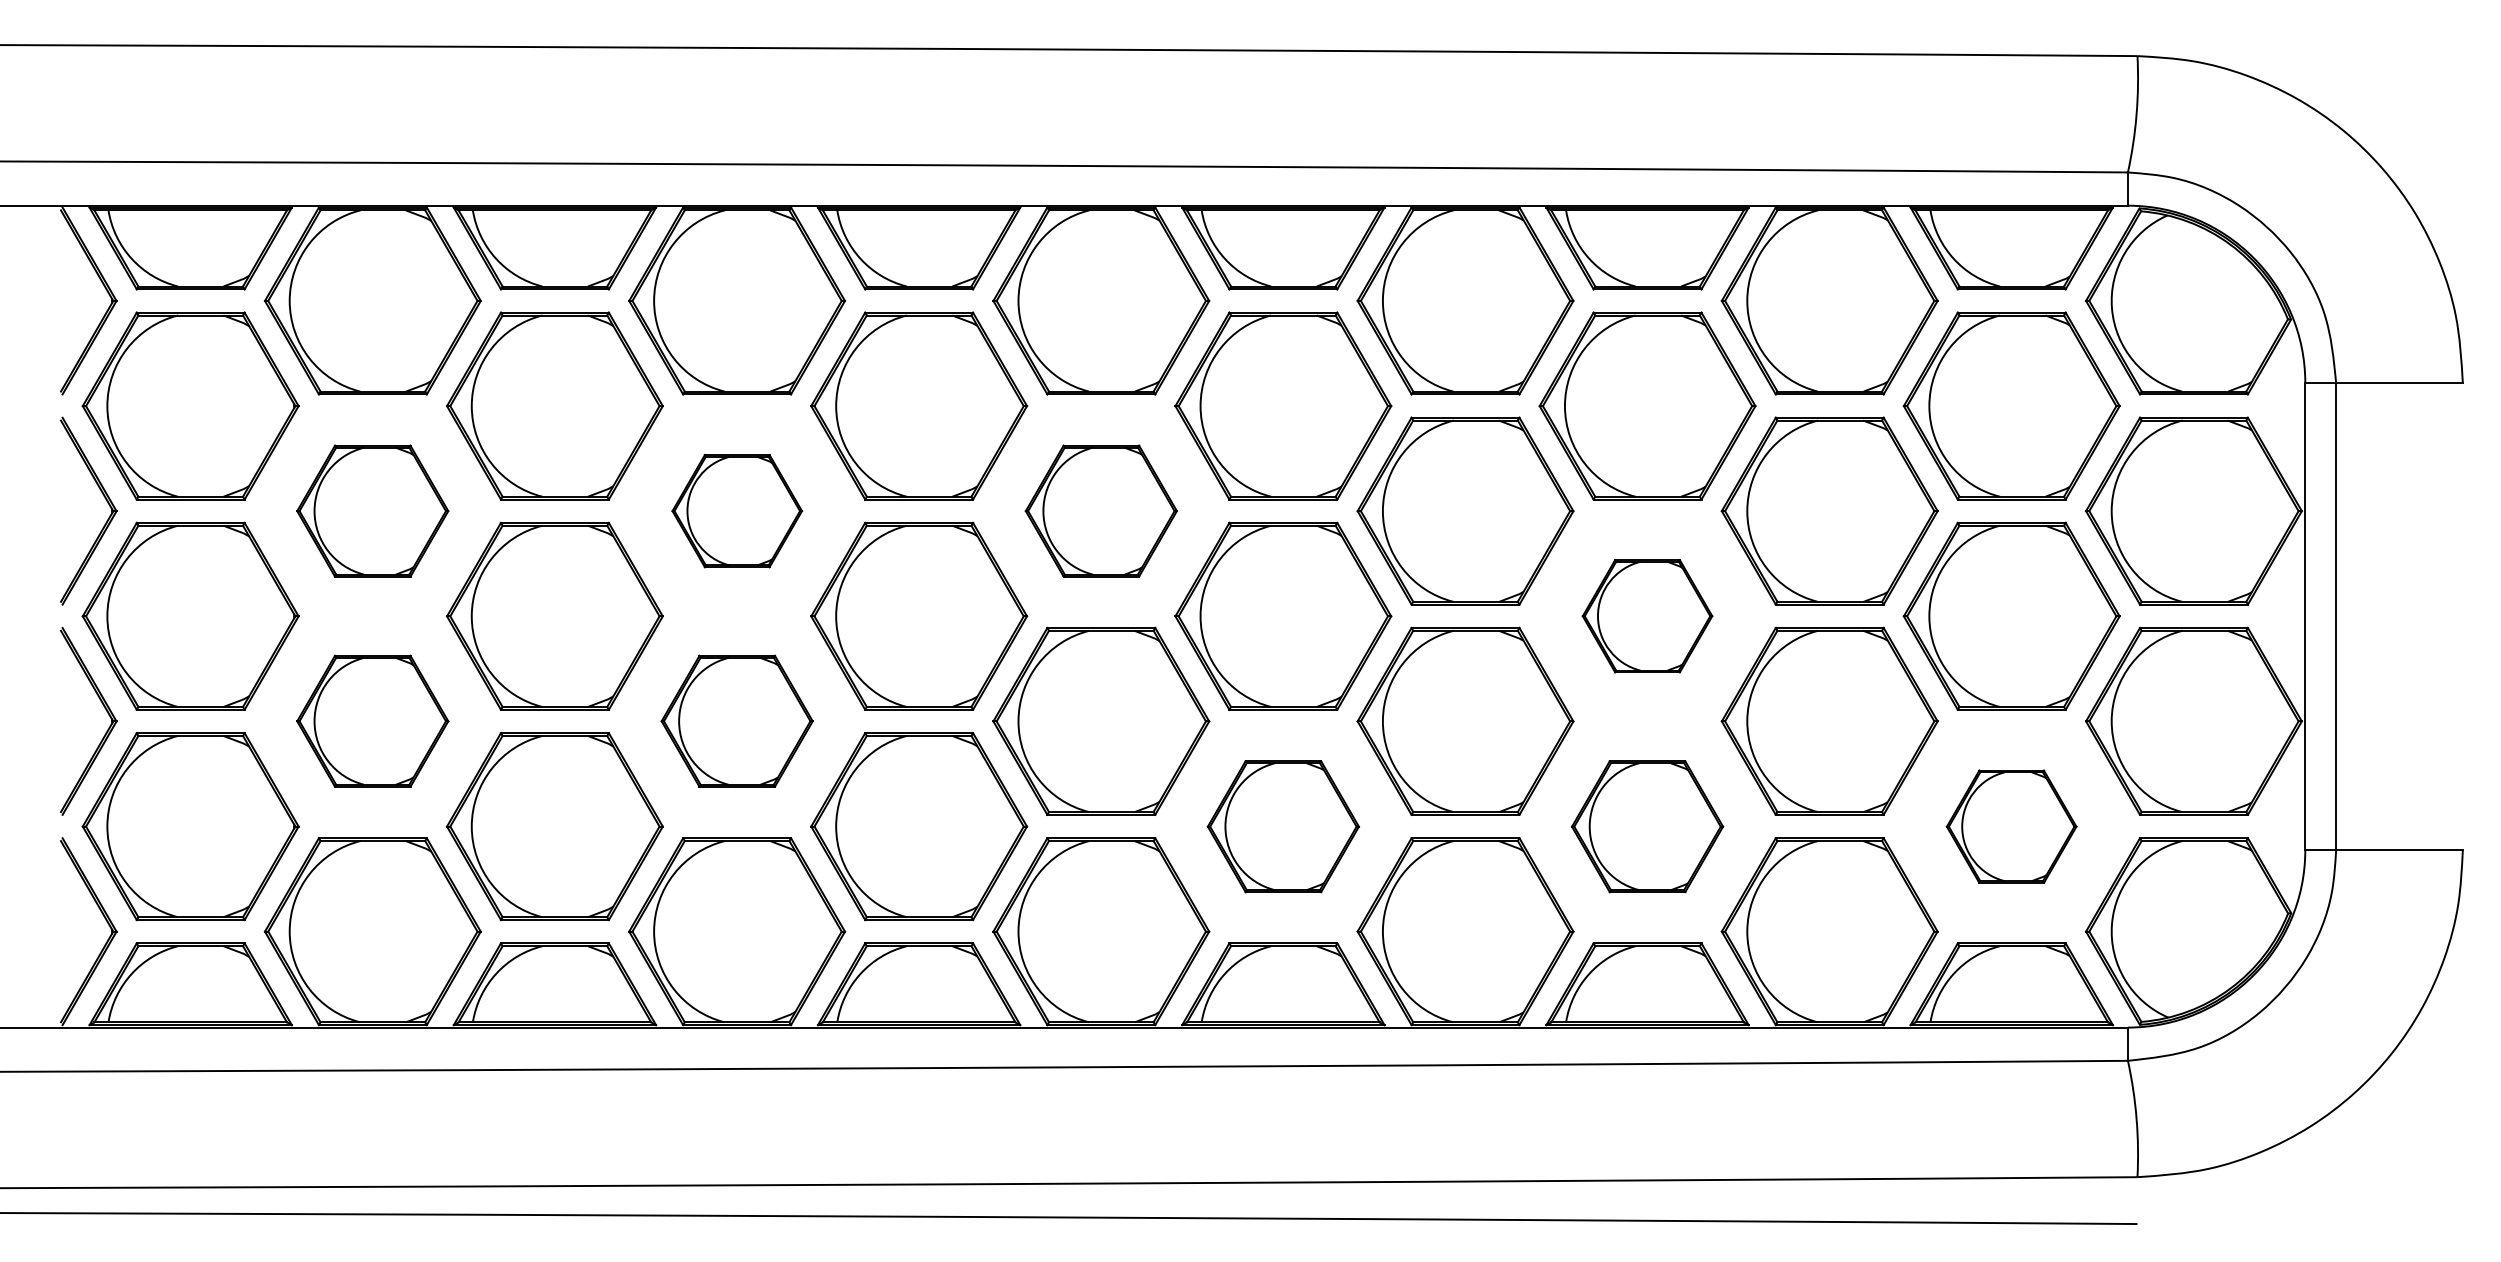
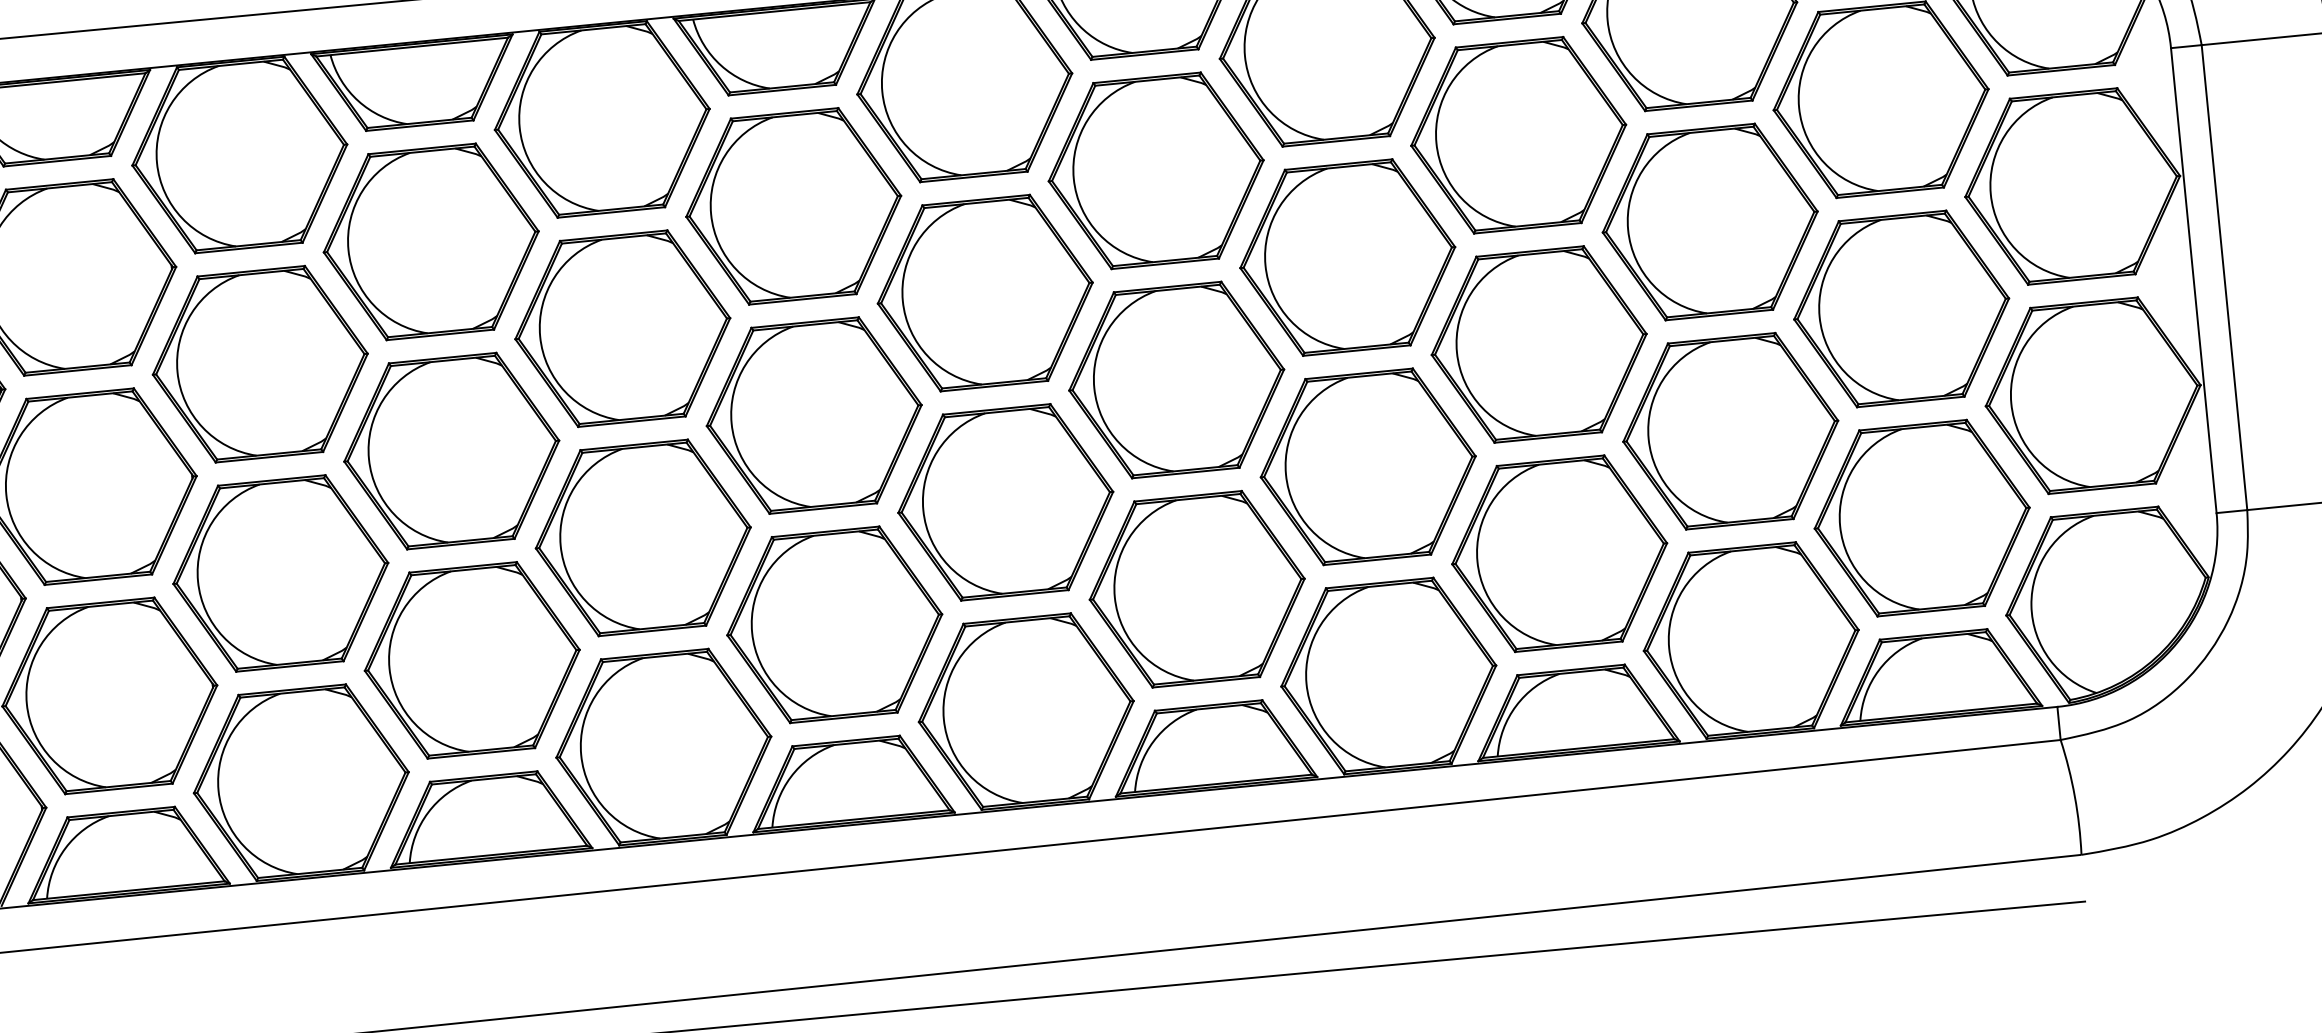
part: (372, 510) -> (259, 363), size x1.43
part: (737, 510) -> (623, 327), size x1.67
part: (1101, 510) -> (985, 292), size x1.43
part: (1647, 615) -> (1539, 343), size x1.67
part: (372, 720) -> (280, 572), size x1.43
part: (737, 720) -> (643, 536), size x1.43
part: (1283, 826) -> (1197, 589), size x1.43
part: (1647, 826) -> (1559, 553), size x1.43
part: (2011, 826) -> (1921, 518), size x1.67

